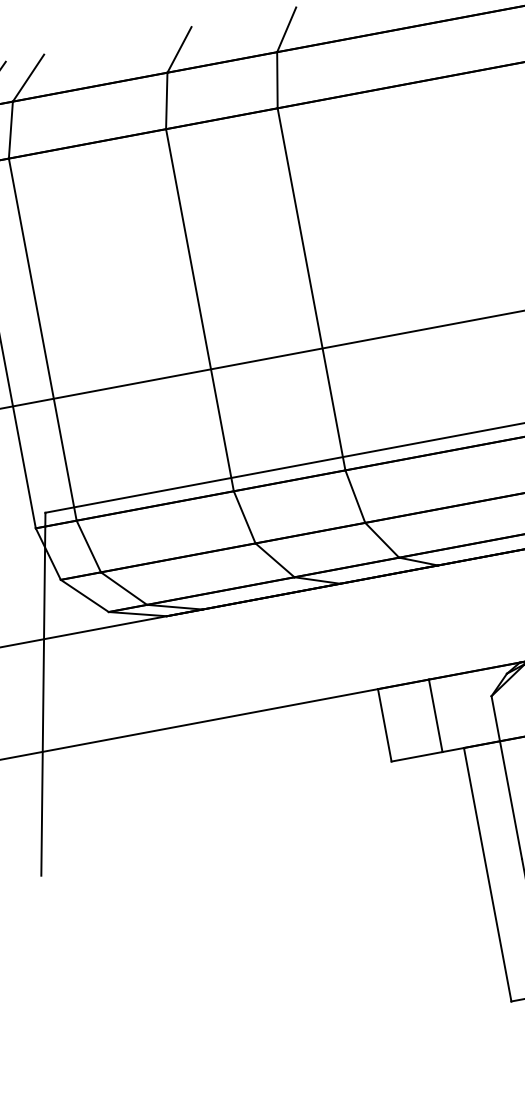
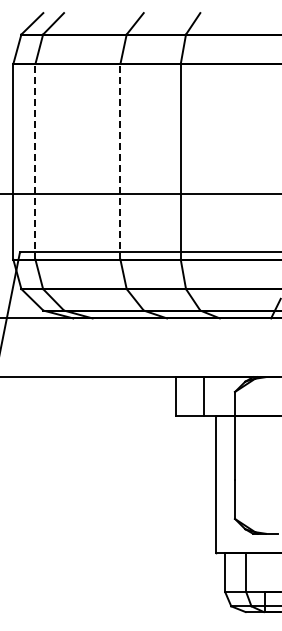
line: (199, 309) -> (120, 161), solid -> dashed
line: (42, 339) -> (35, 161), solid -> dashed

